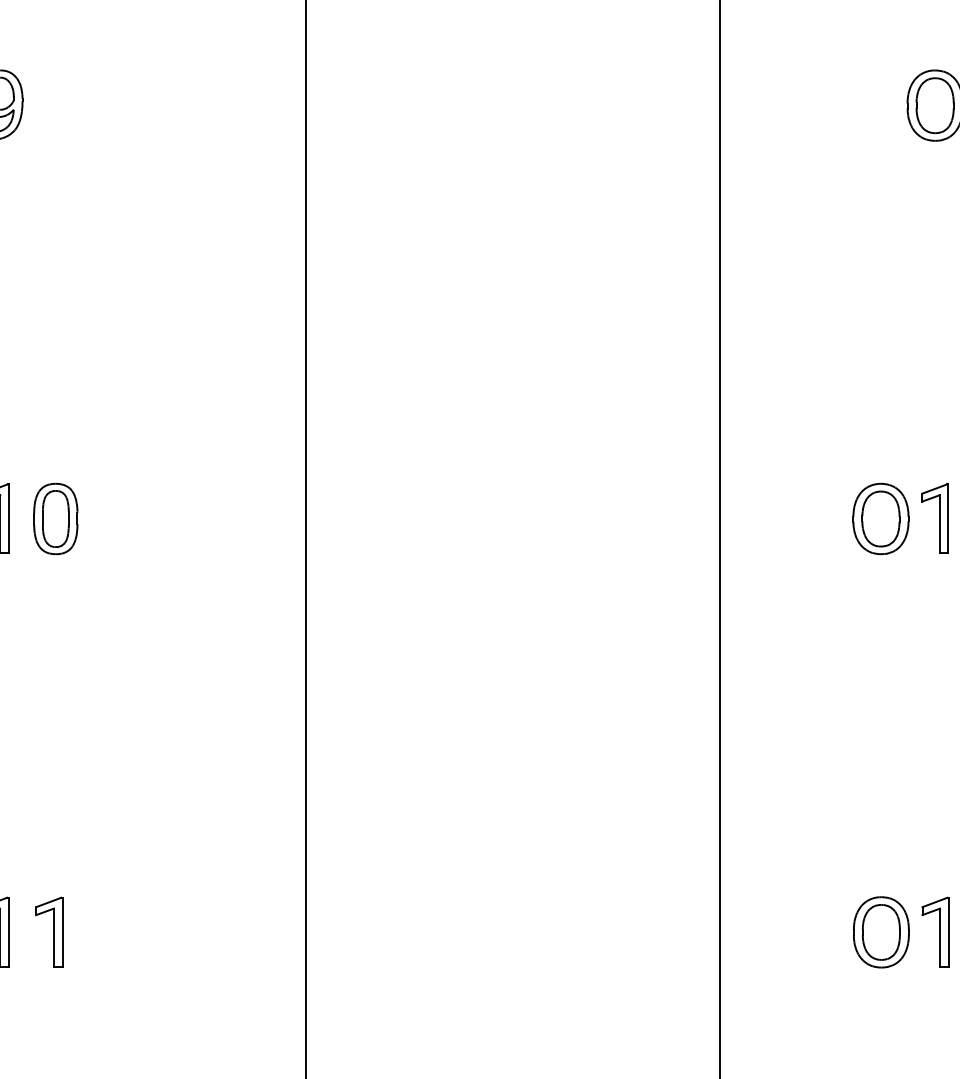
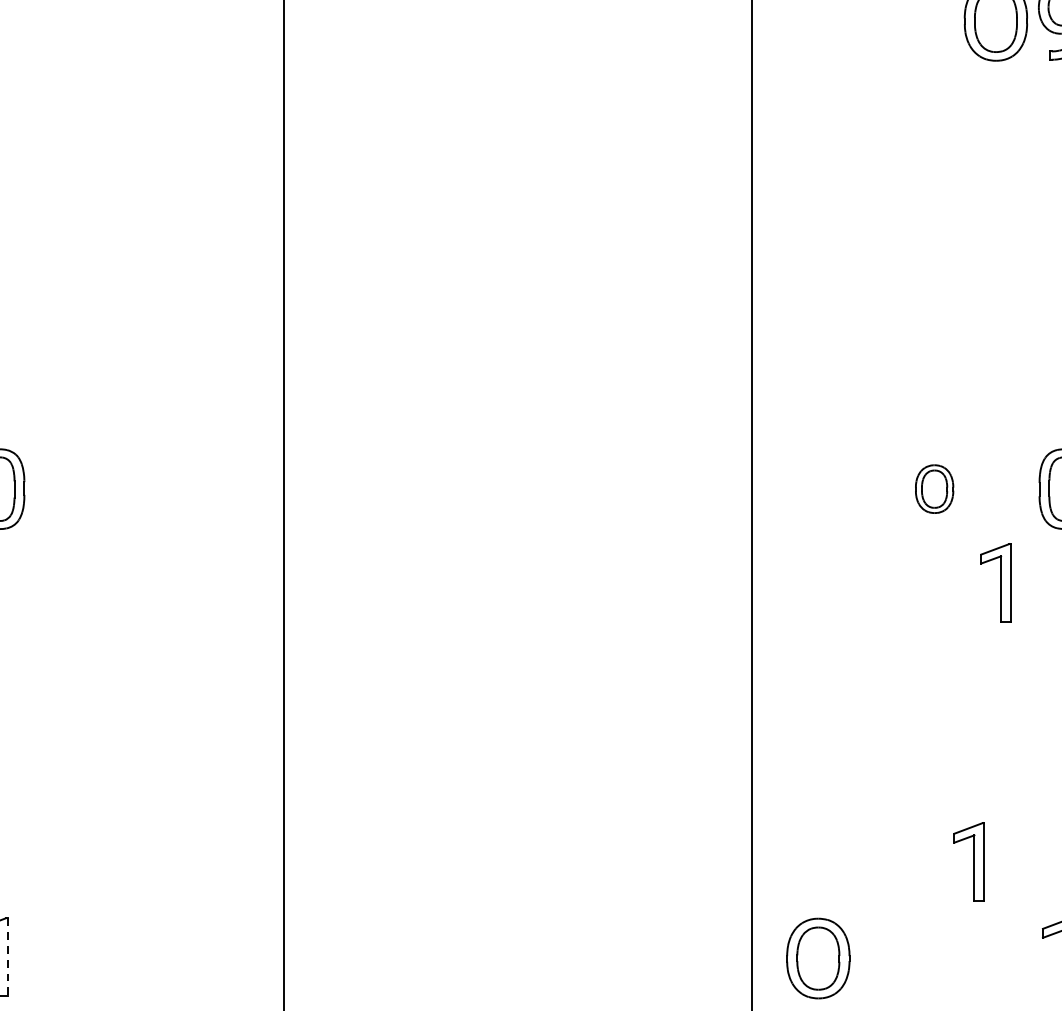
part: (880, 518) -> (934, 488), size x0.6
part: (934, 518) -> (995, 582), moved
part: (935, 931) -> (969, 861), moved
line: (62, 932) -> (7, 957), solid -> dashed
part: (881, 932) -> (818, 958), moved

